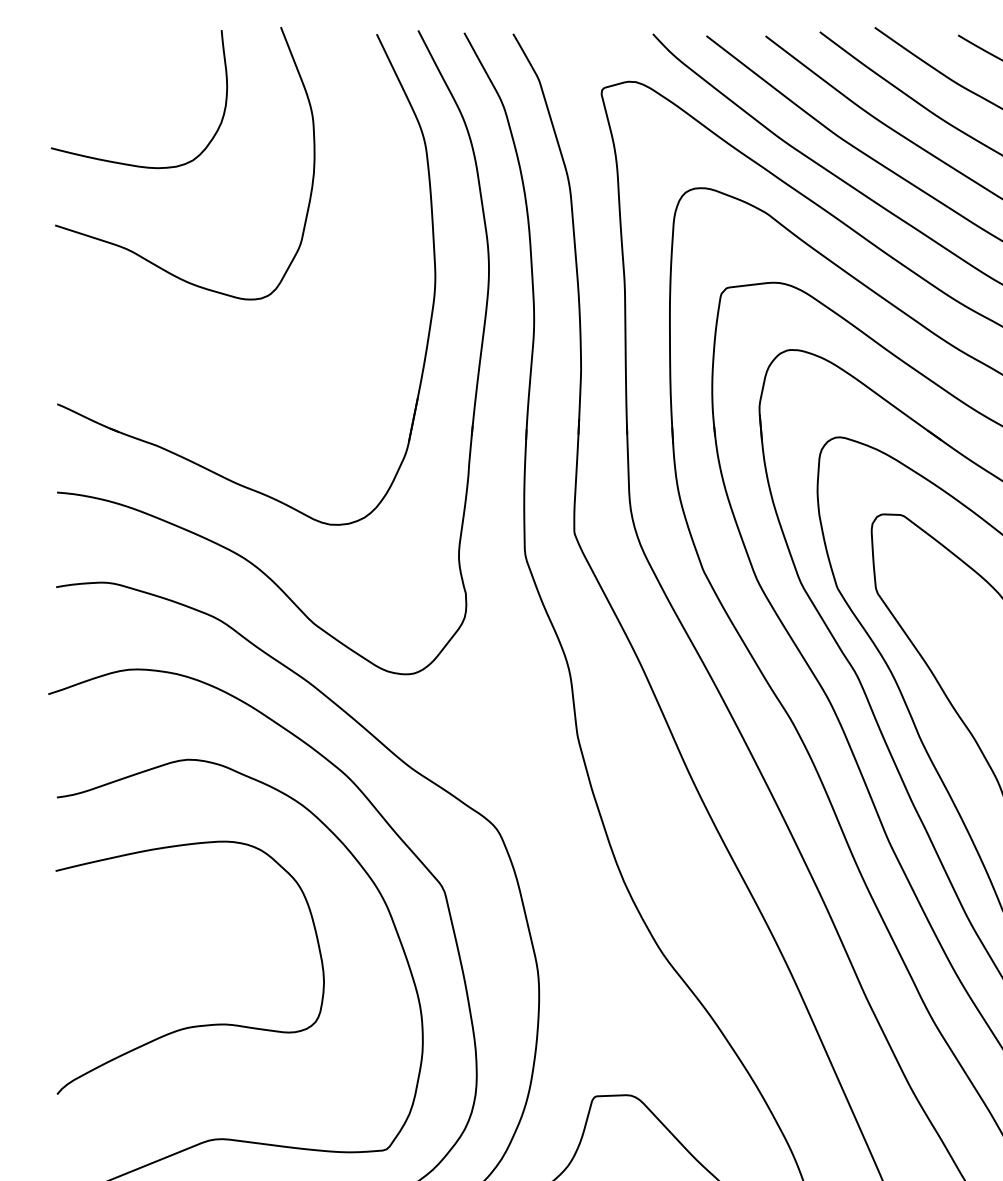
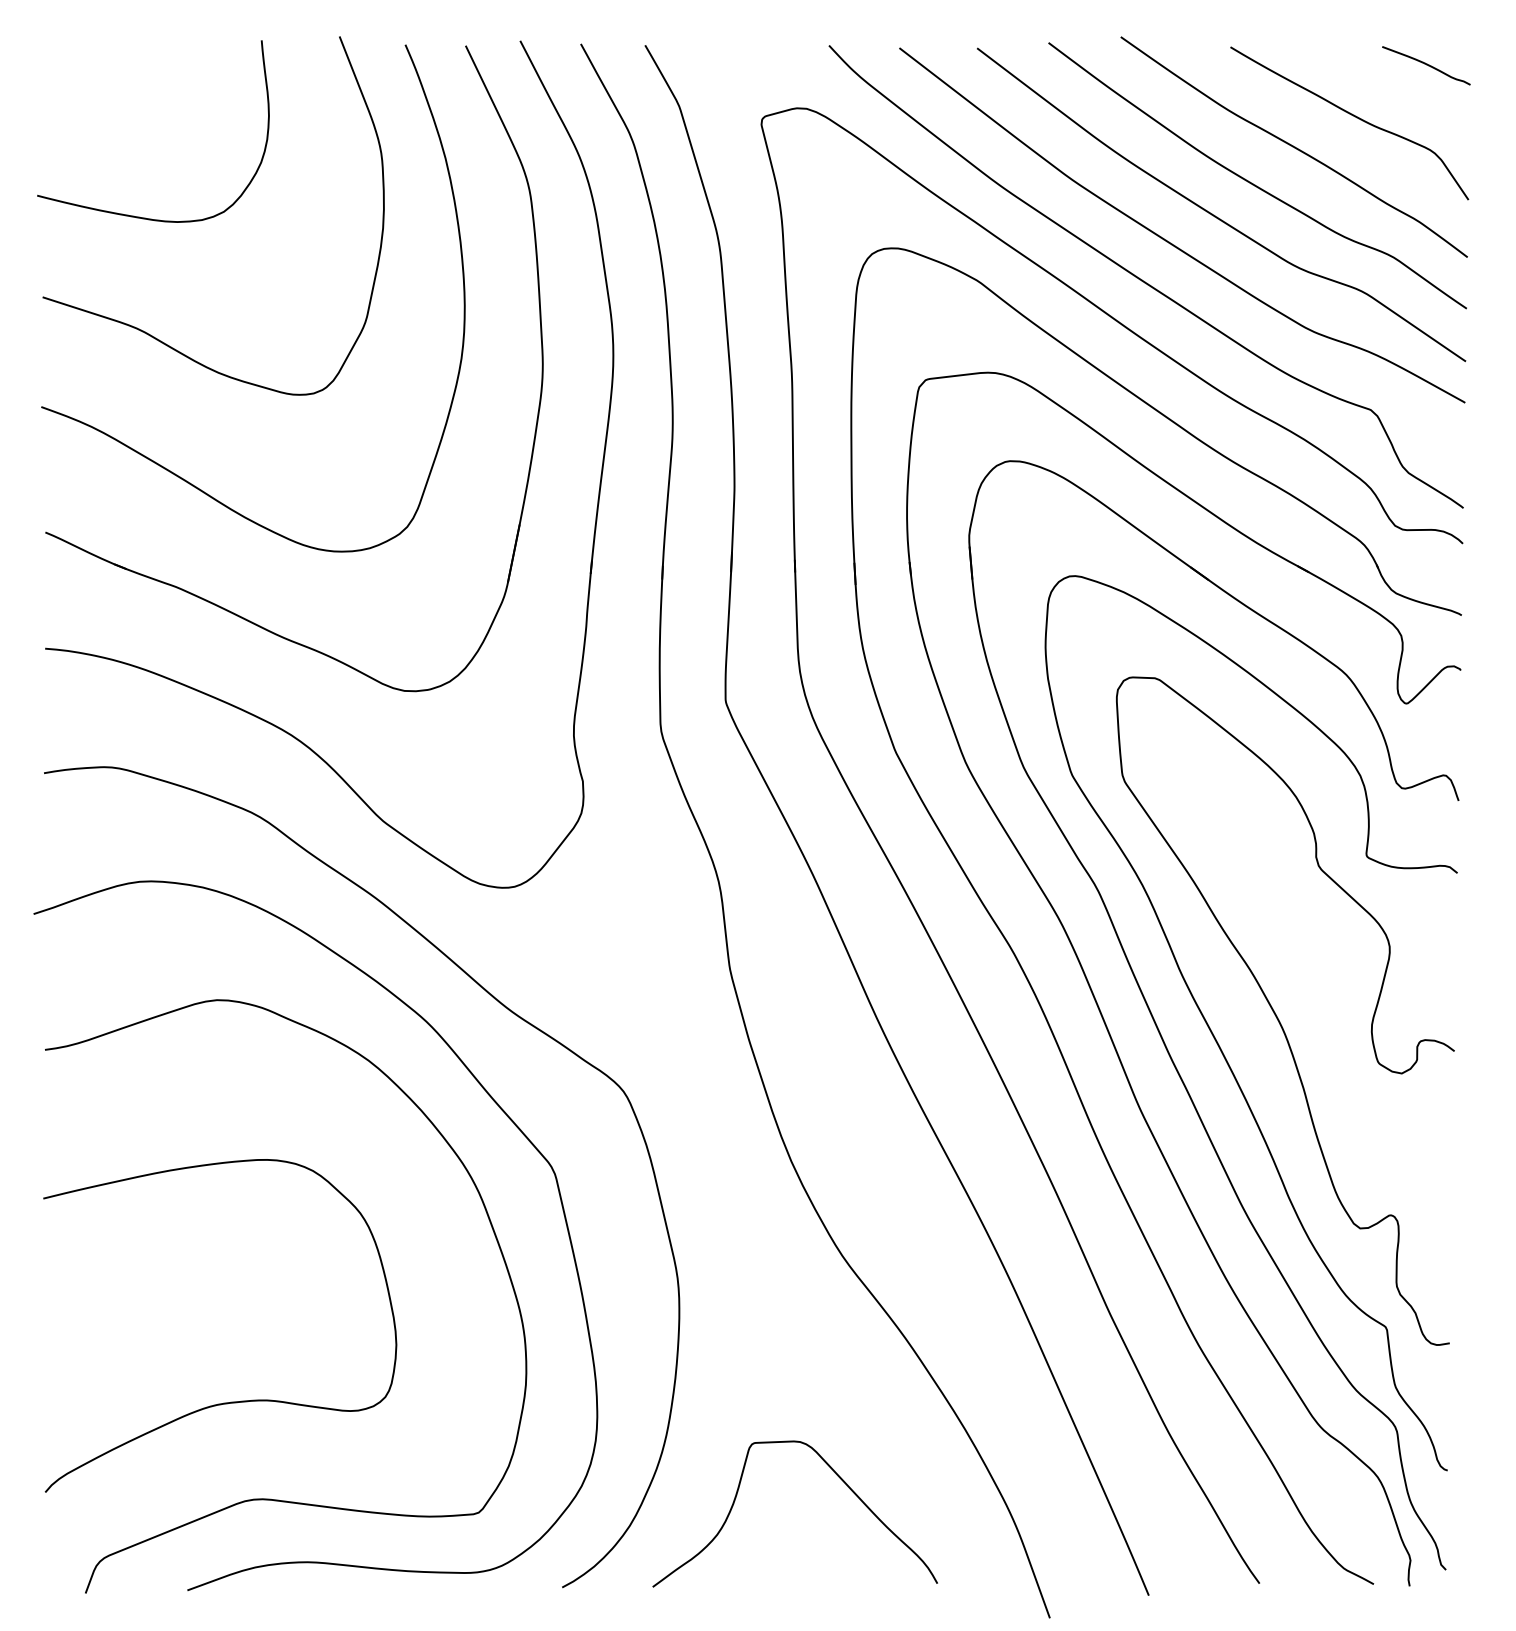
curve: (142, 351) -> (157, 462), added
curve: (198, 1025) -> (231, 1401), moved

